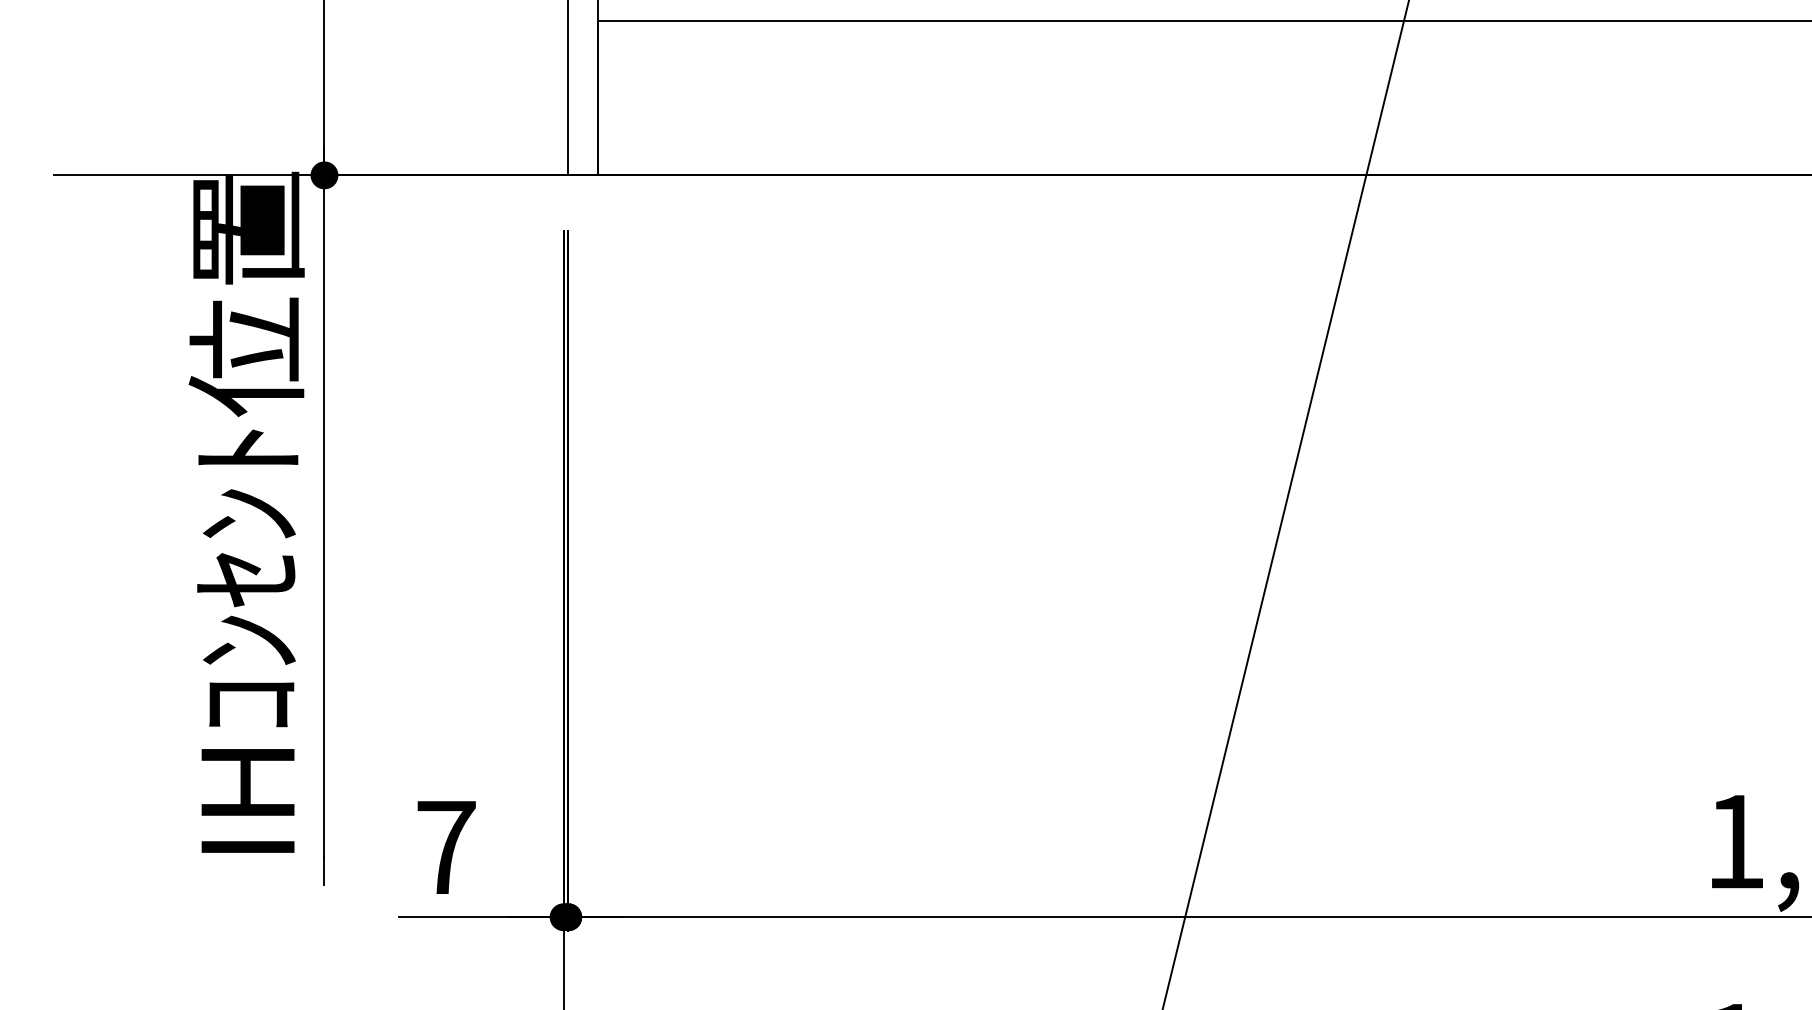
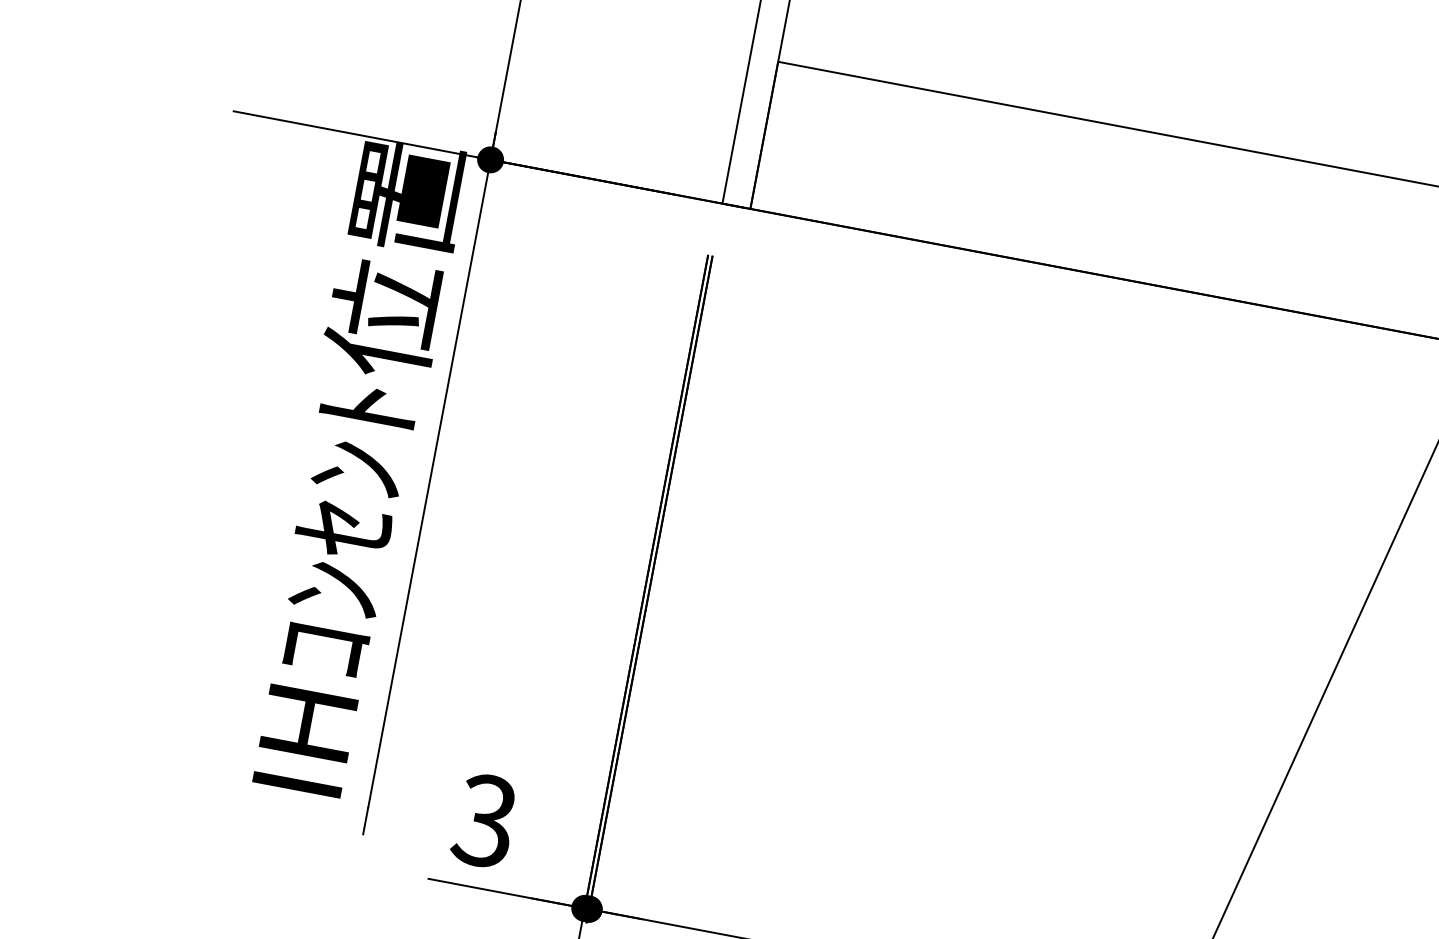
text: (445, 847) -> (484, 820), 7 -> 3

